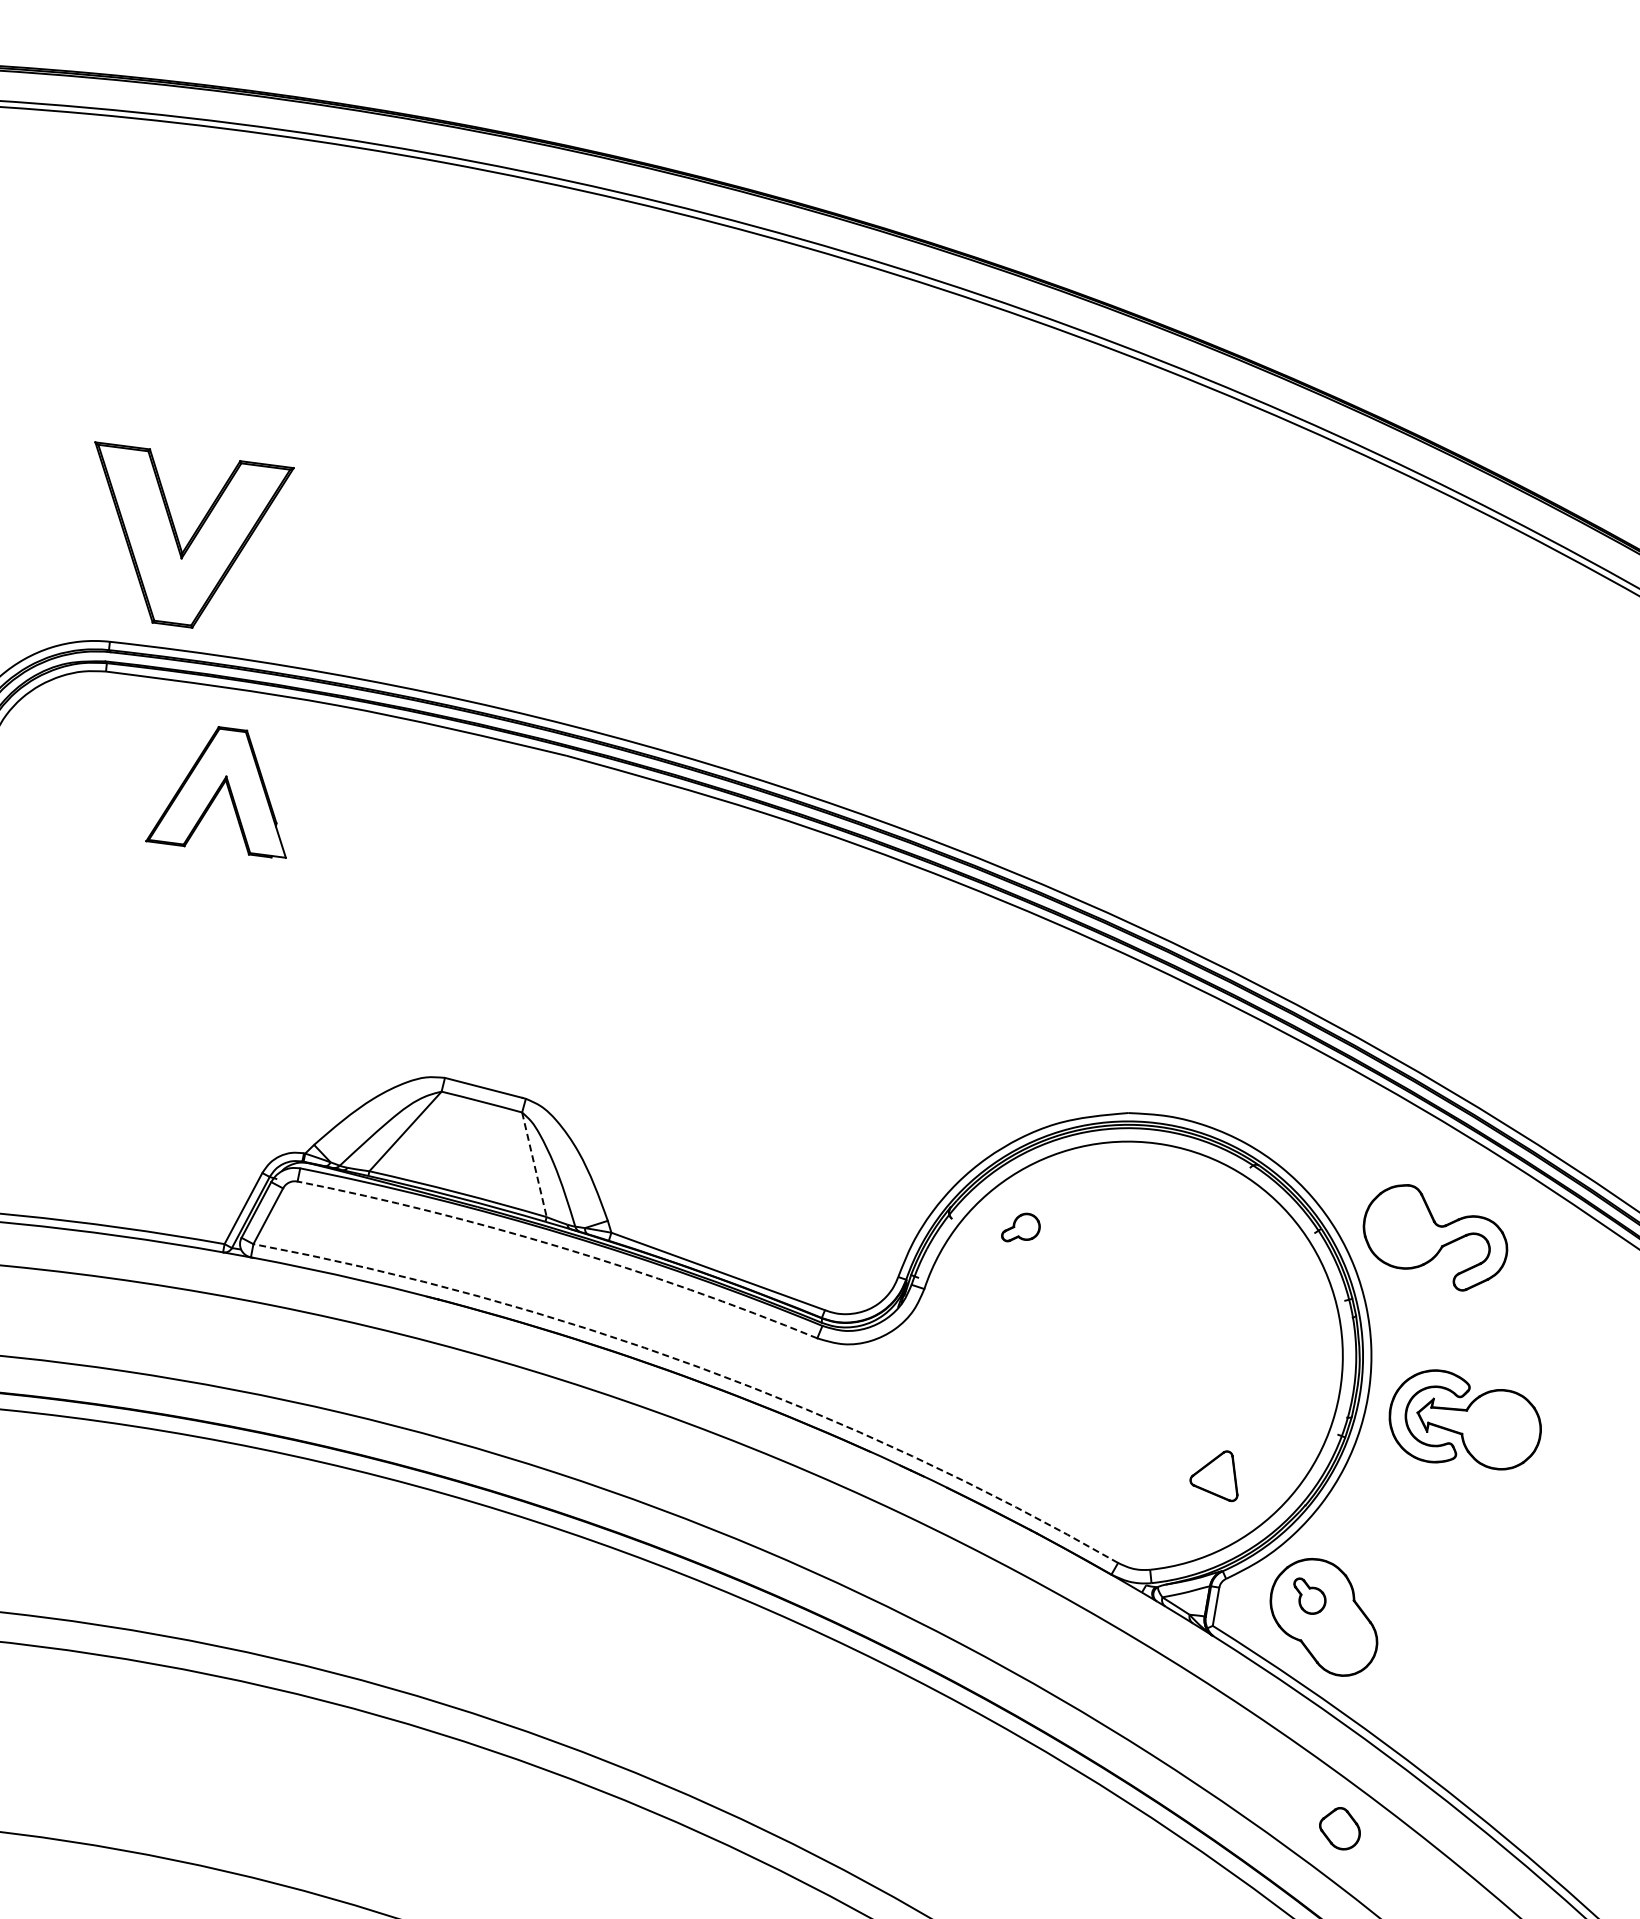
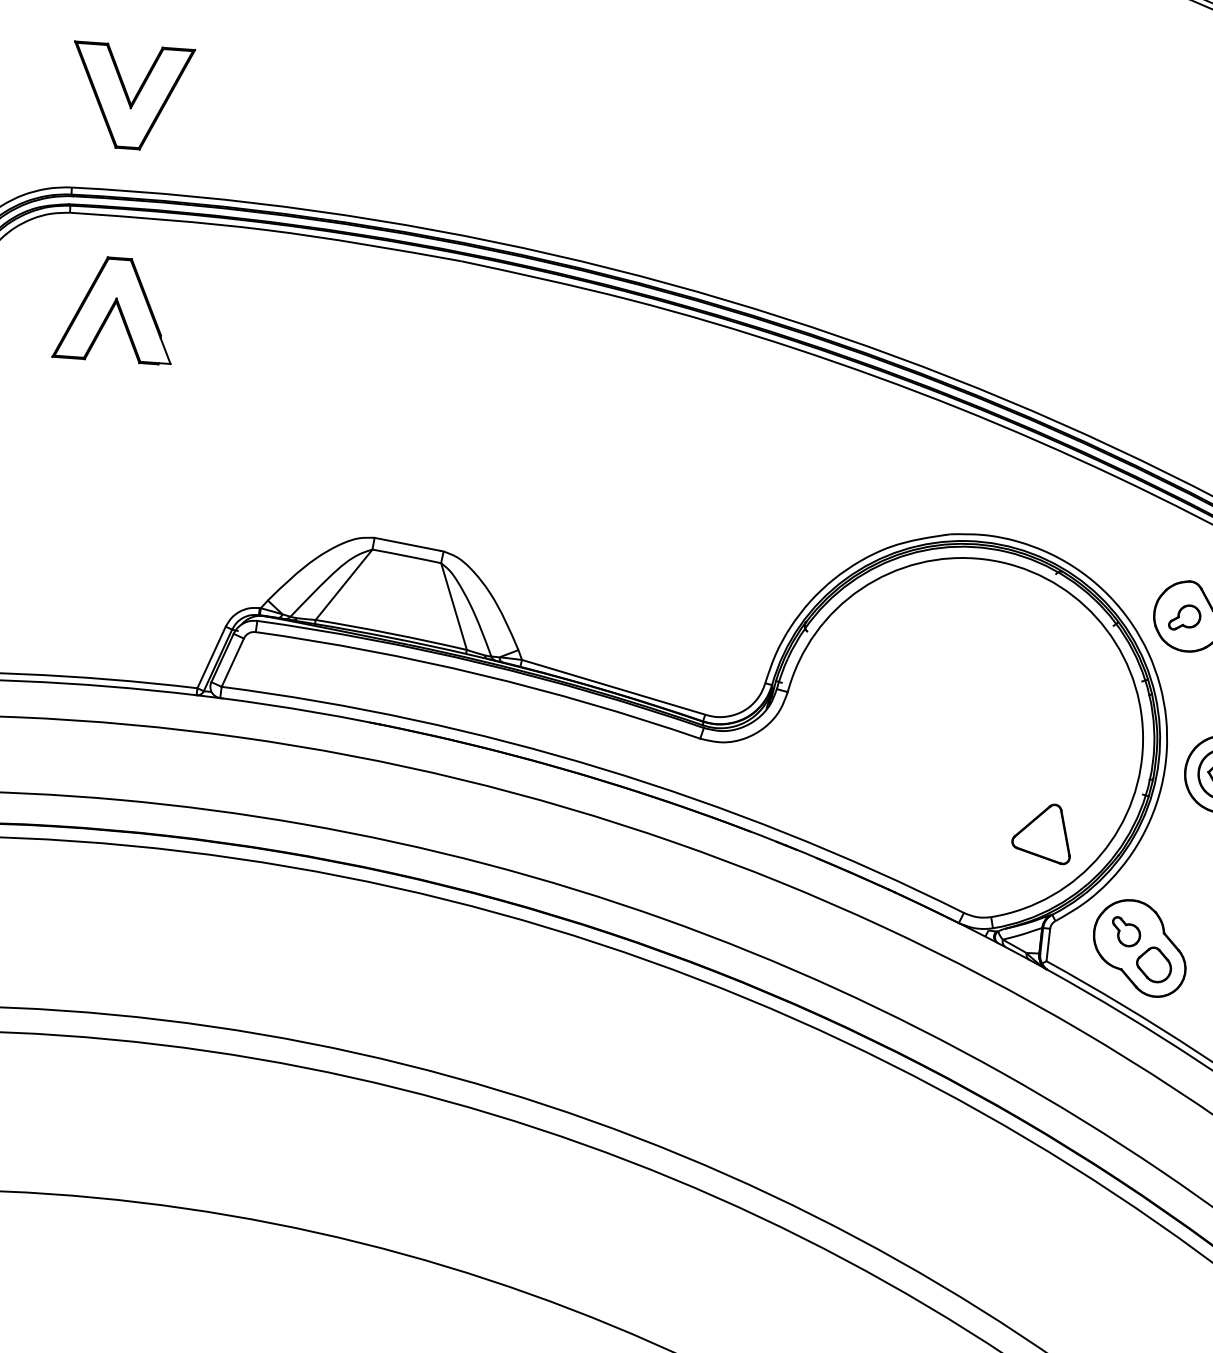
part: (194, 534) -> (137, 93), size x0.71
part: (215, 792) -> (108, 312), moved
line: (534, 1164) -> (454, 606), dashed -> solid
part: (1020, 1227) -> (1184, 617), moved
arc: (561, 1247) -> (480, 674), dashed -> solid
arc: (699, 1367) -> (602, 768), dashed -> solid
part: (1213, 1475) -> (1039, 834), size x1.43
part: (1339, 1828) -> (1153, 964), moved

